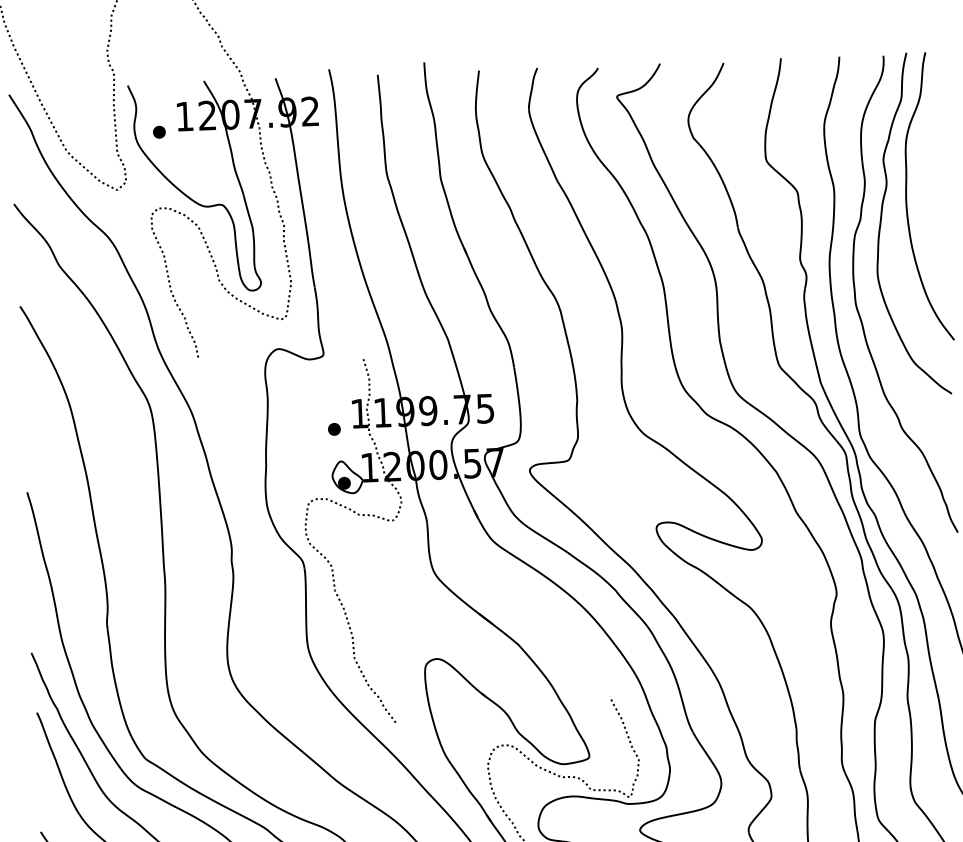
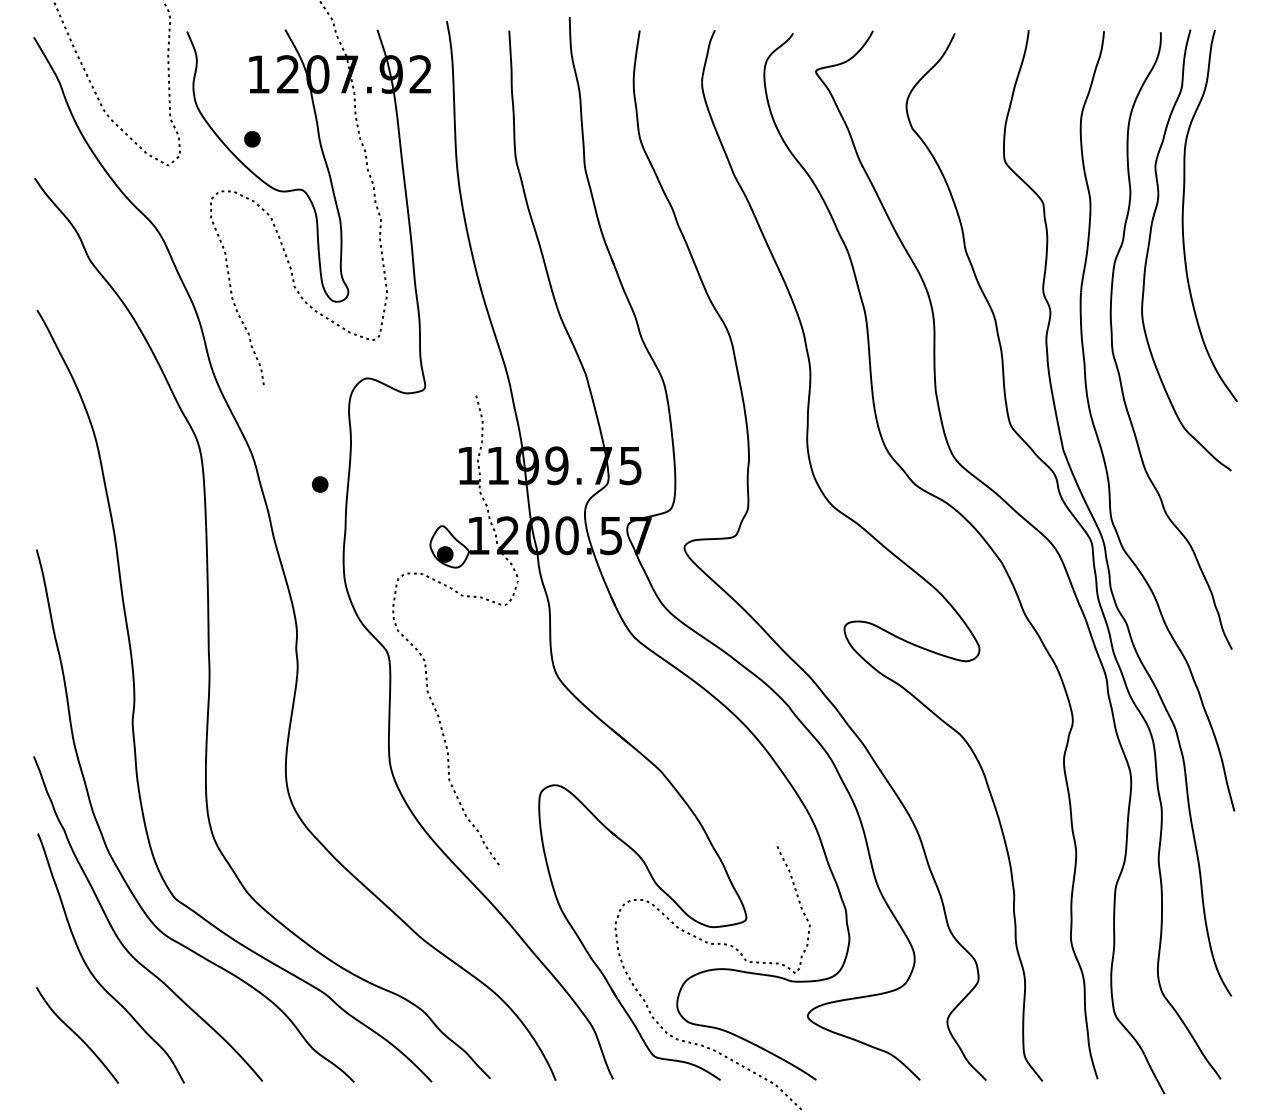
part: (159, 132) -> (252, 139), moved
part: (334, 429) -> (320, 484), moved

